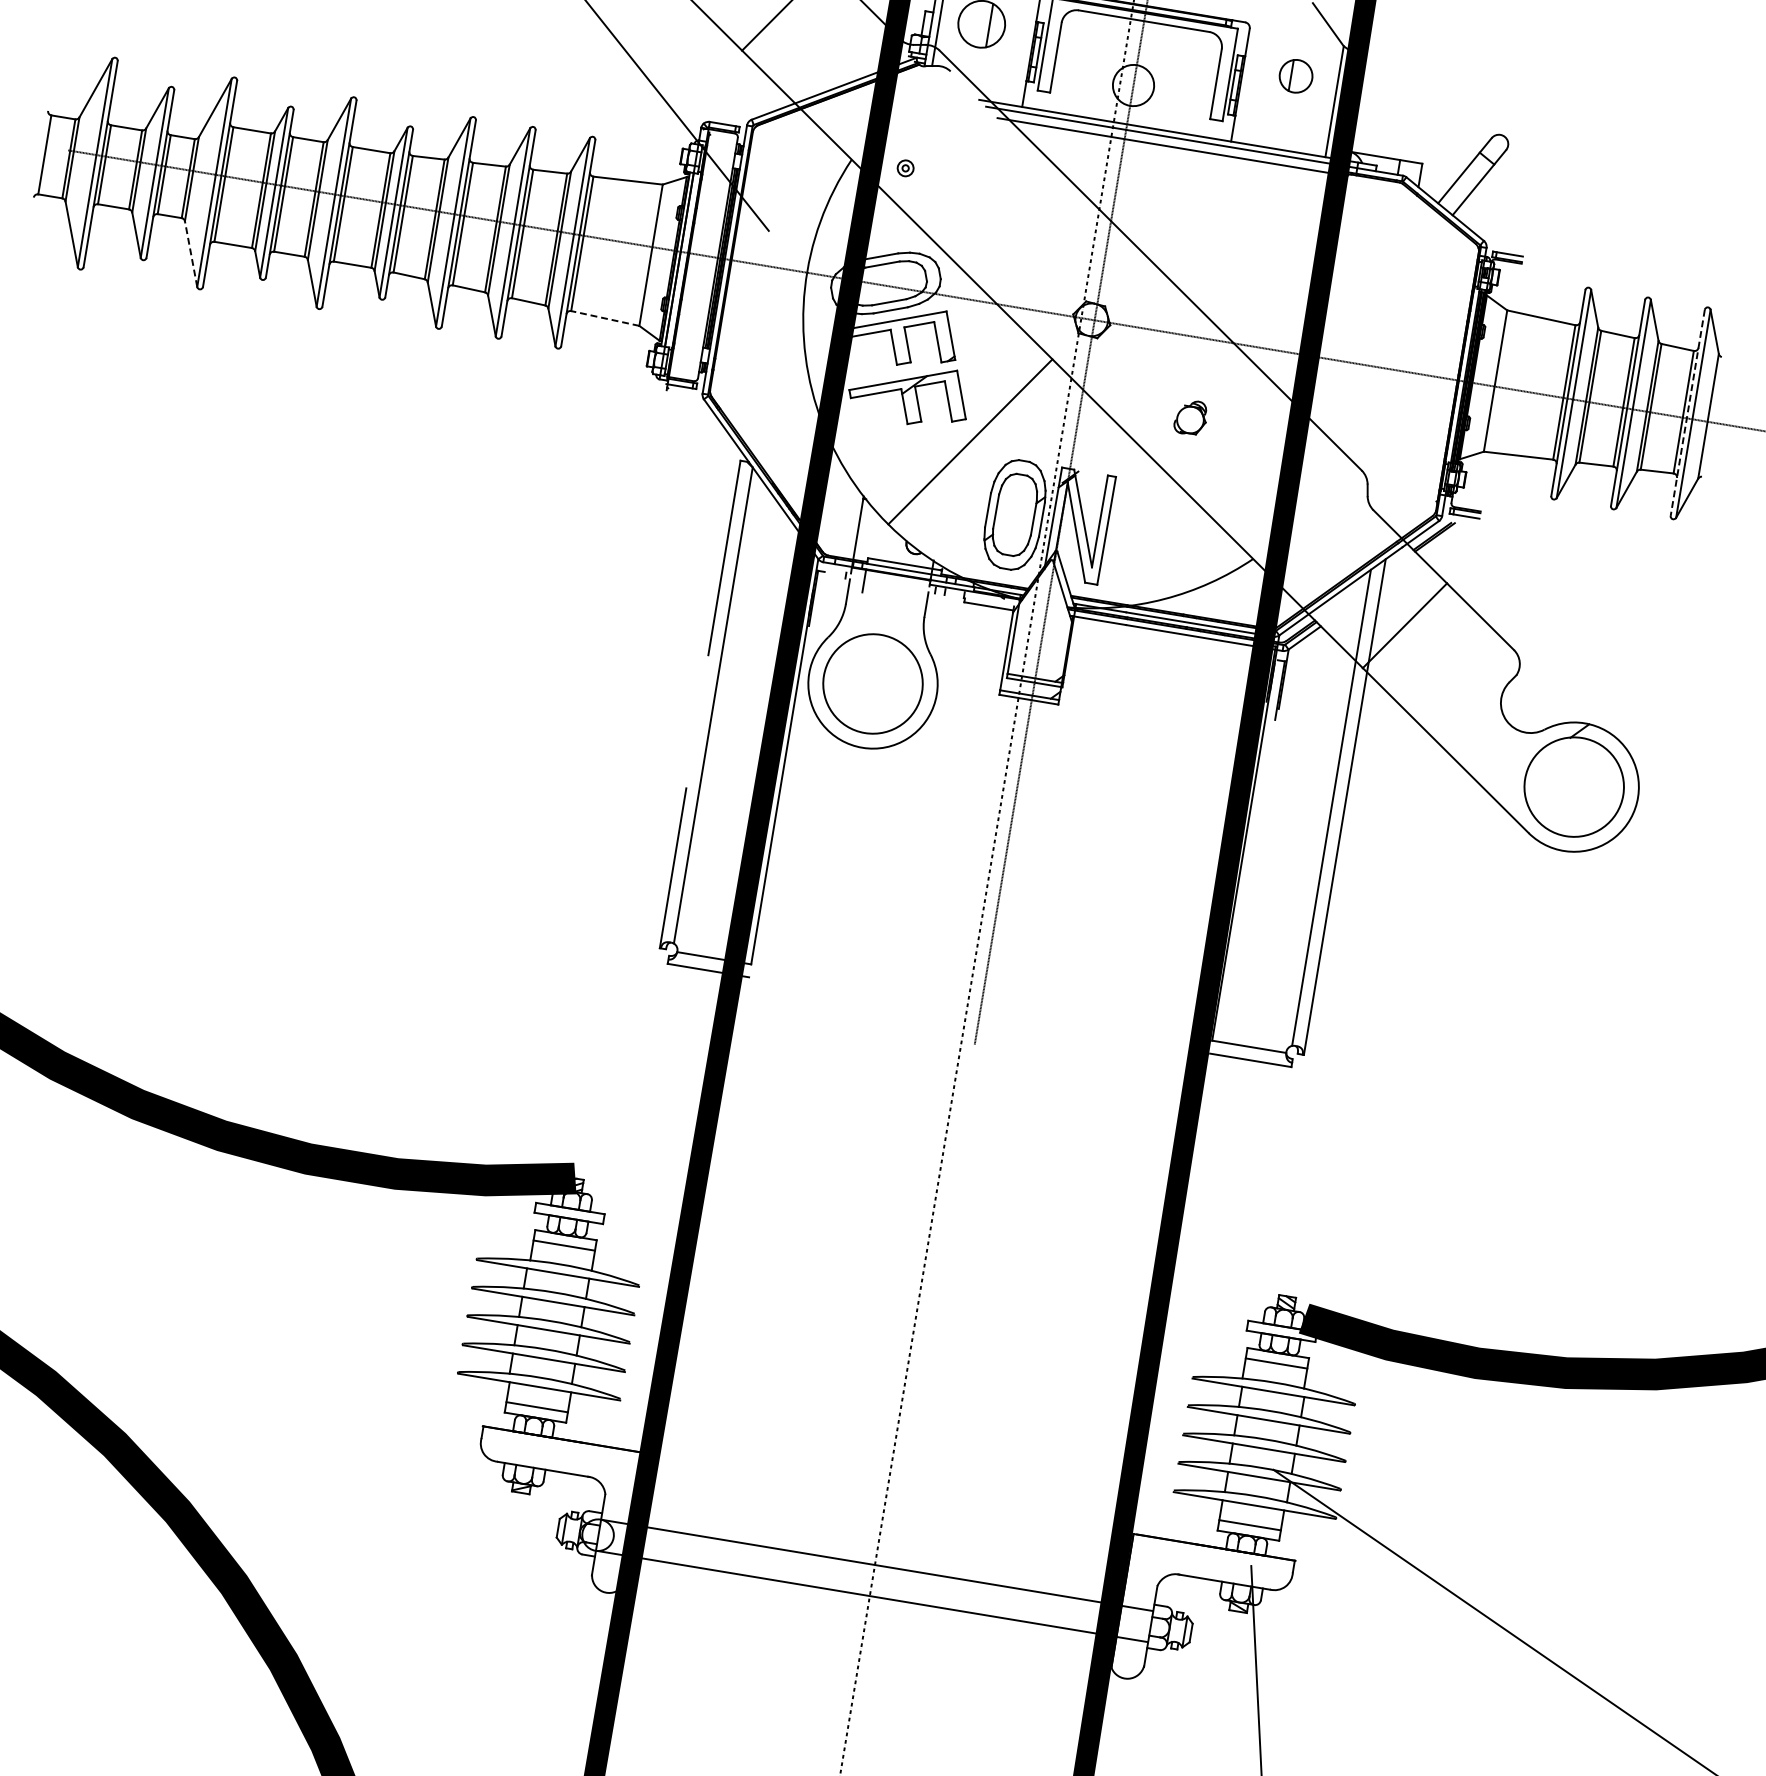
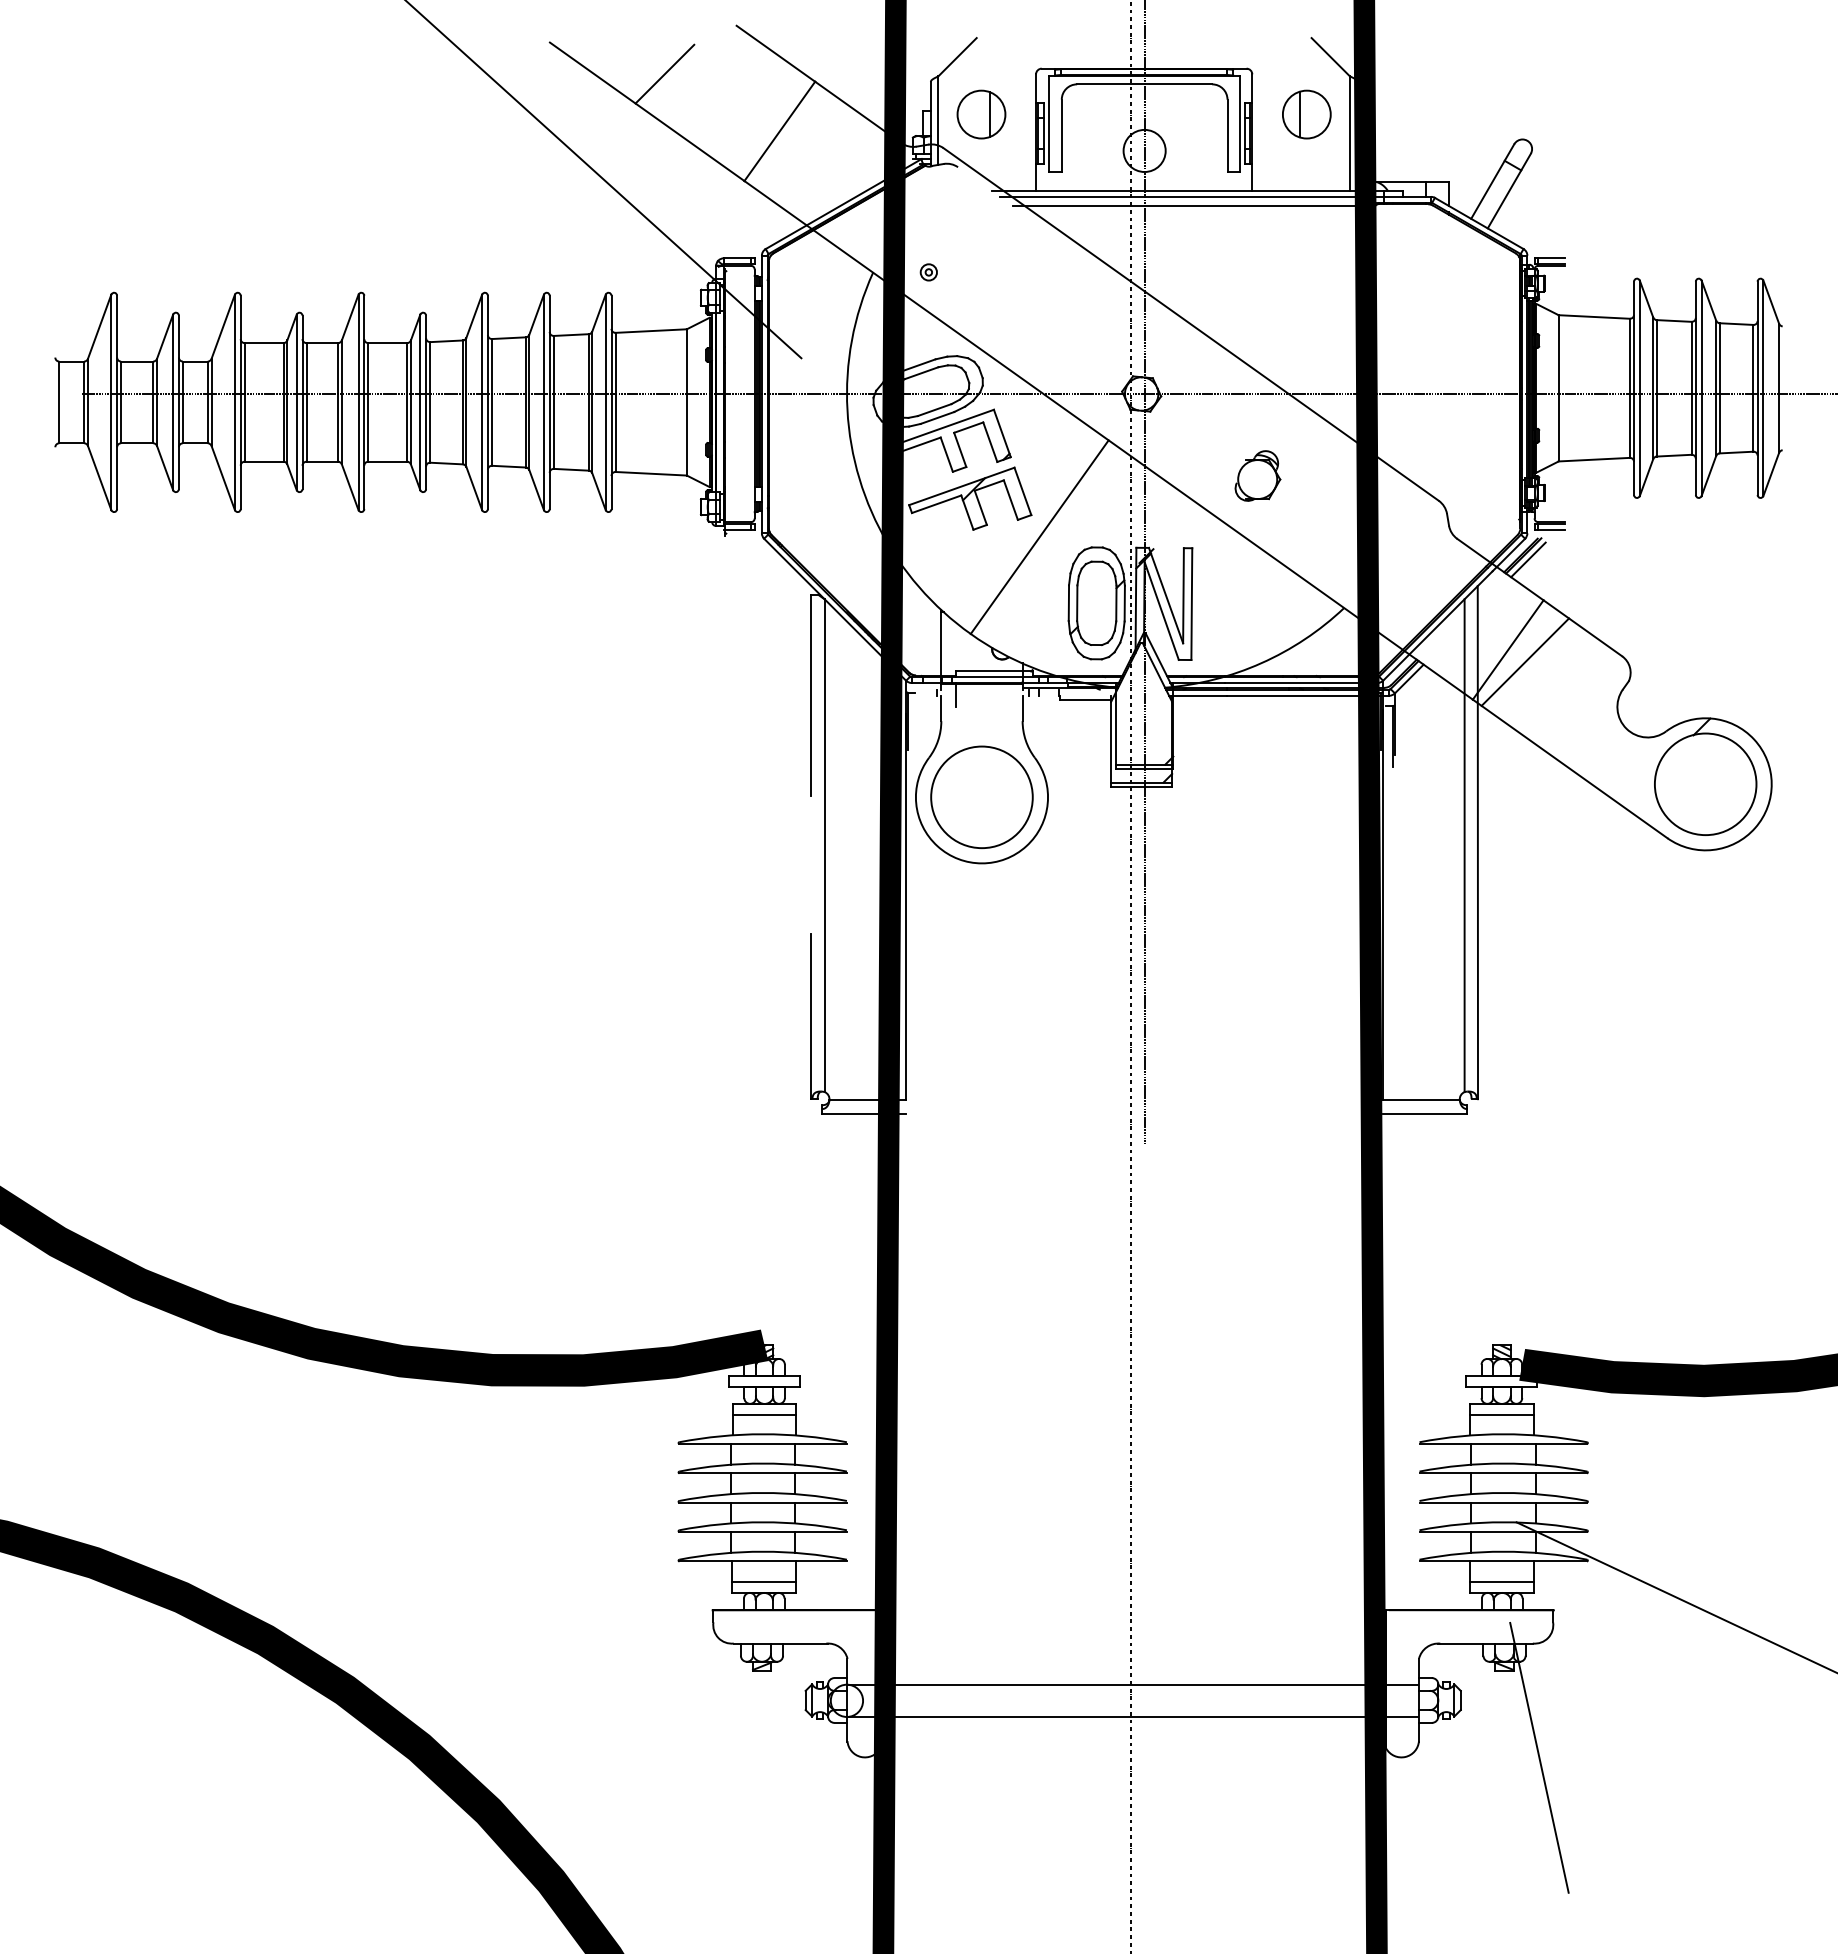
part: (1295, 76) -> (1306, 114), size x1.43
line: (191, 253) -> (223, 477), dashed -> solid
line: (605, 318) -> (651, 473), dashed -> solid
line: (1687, 413) -> (1757, 388), dashed -> solid
part: (1190, 417) -> (1257, 475), size x1.43
line: (1439, 541) -> (1528, 559), added
line: (1419, 639) -> (1525, 661), added

